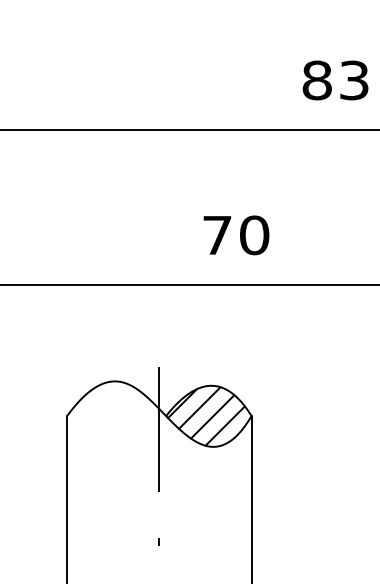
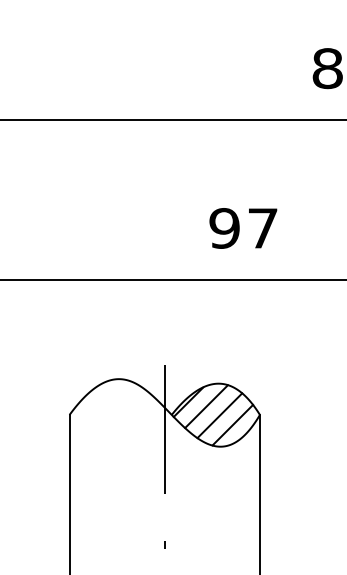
text: (235, 235) -> (243, 228), 70 -> 97

